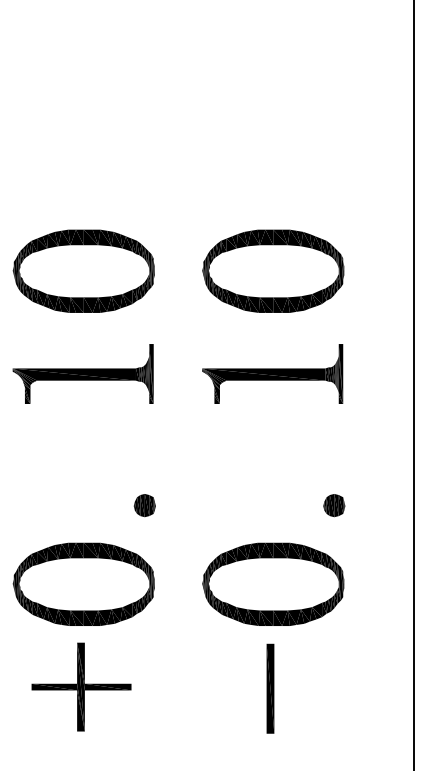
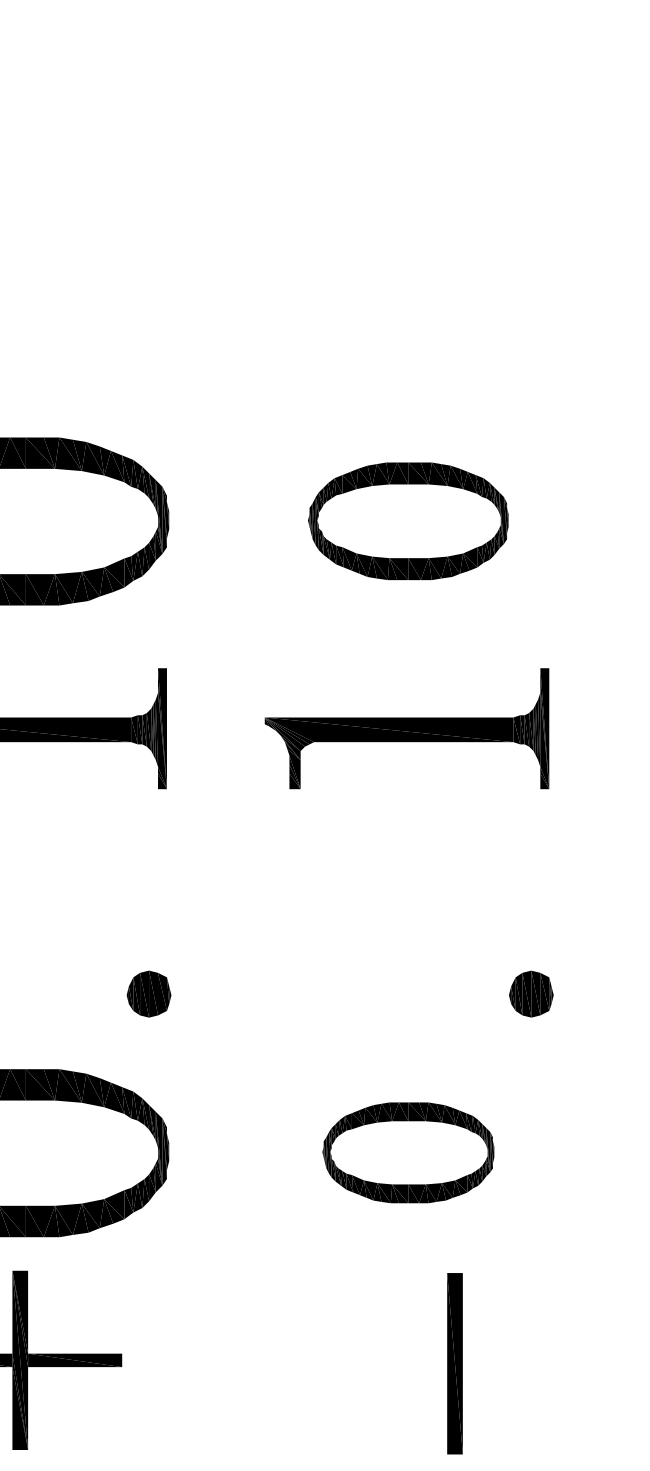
part: (273, 270) -> (408, 519), size x0.7
part: (273, 583) -> (408, 1151), size x0.6
part: (270, 688) -> (455, 1363), moved

